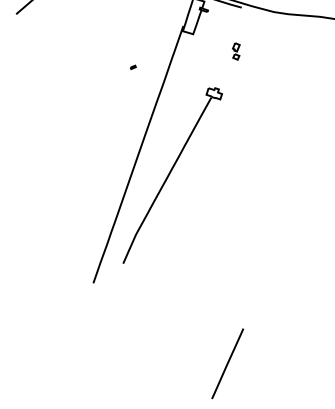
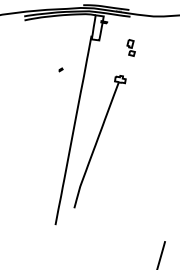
part: (236, 51) -> (131, 47), size x1.43

